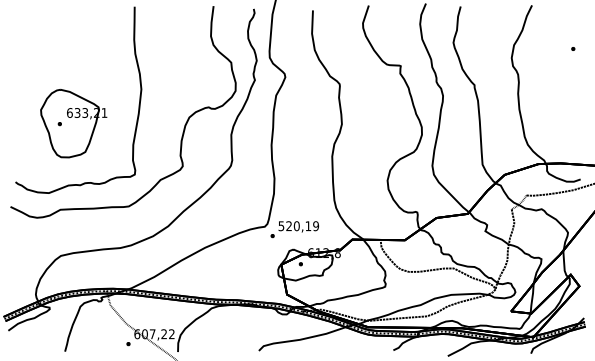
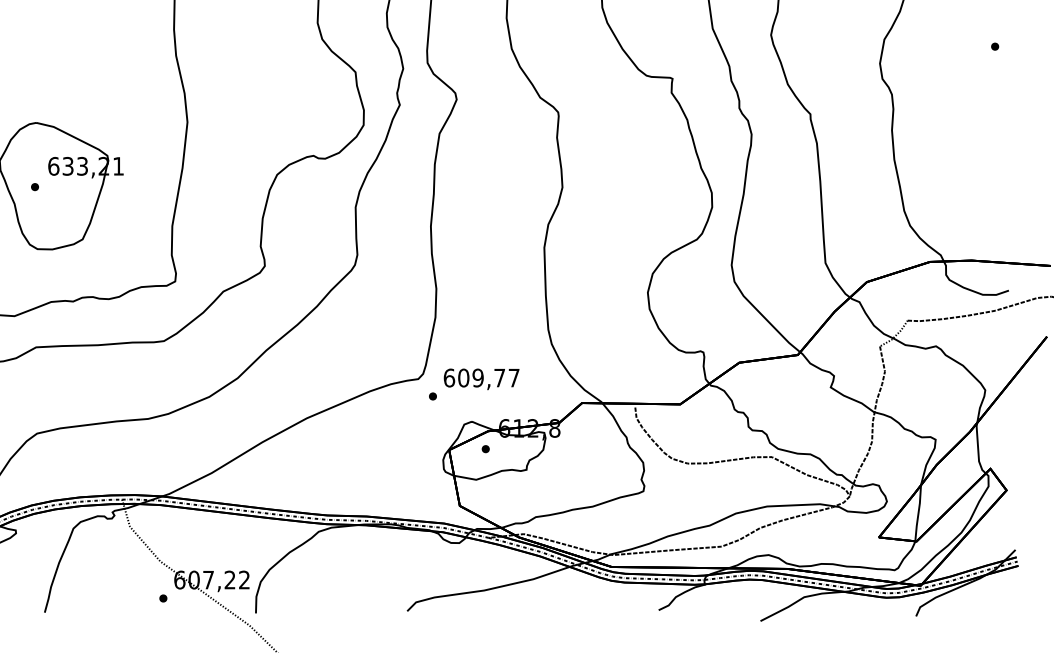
text: (298, 226) -> (481, 378), 520,19 -> 609,77

